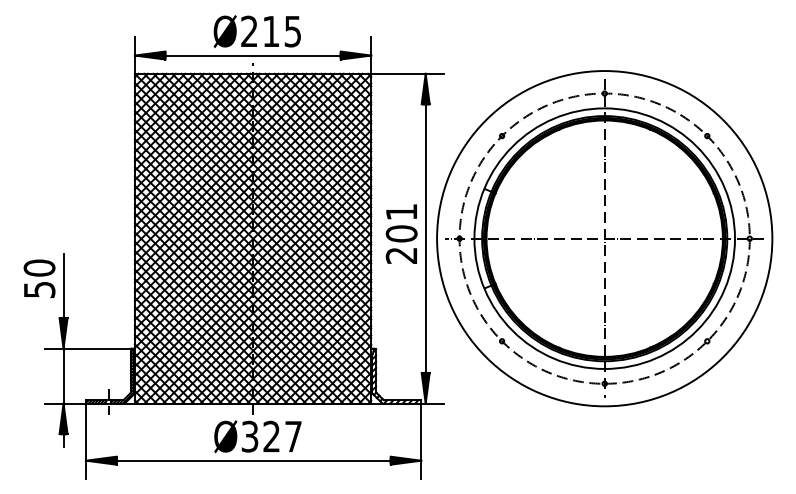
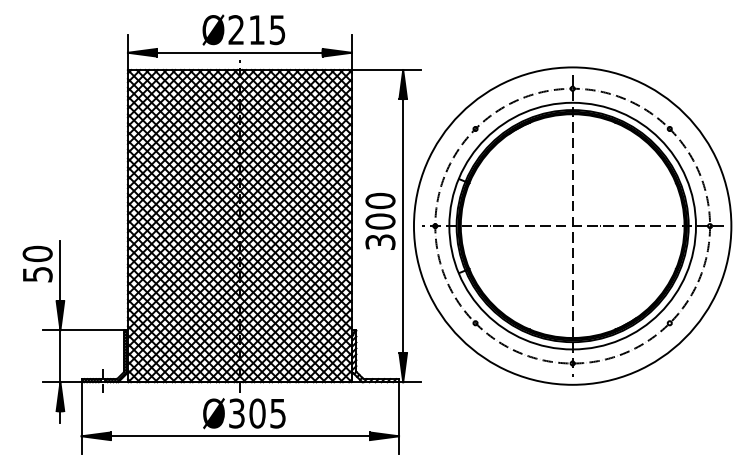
text: (401, 233) -> (380, 221), 201 -> 300
text: (282, 436) -> (267, 413), Ø327 -> Ø305

